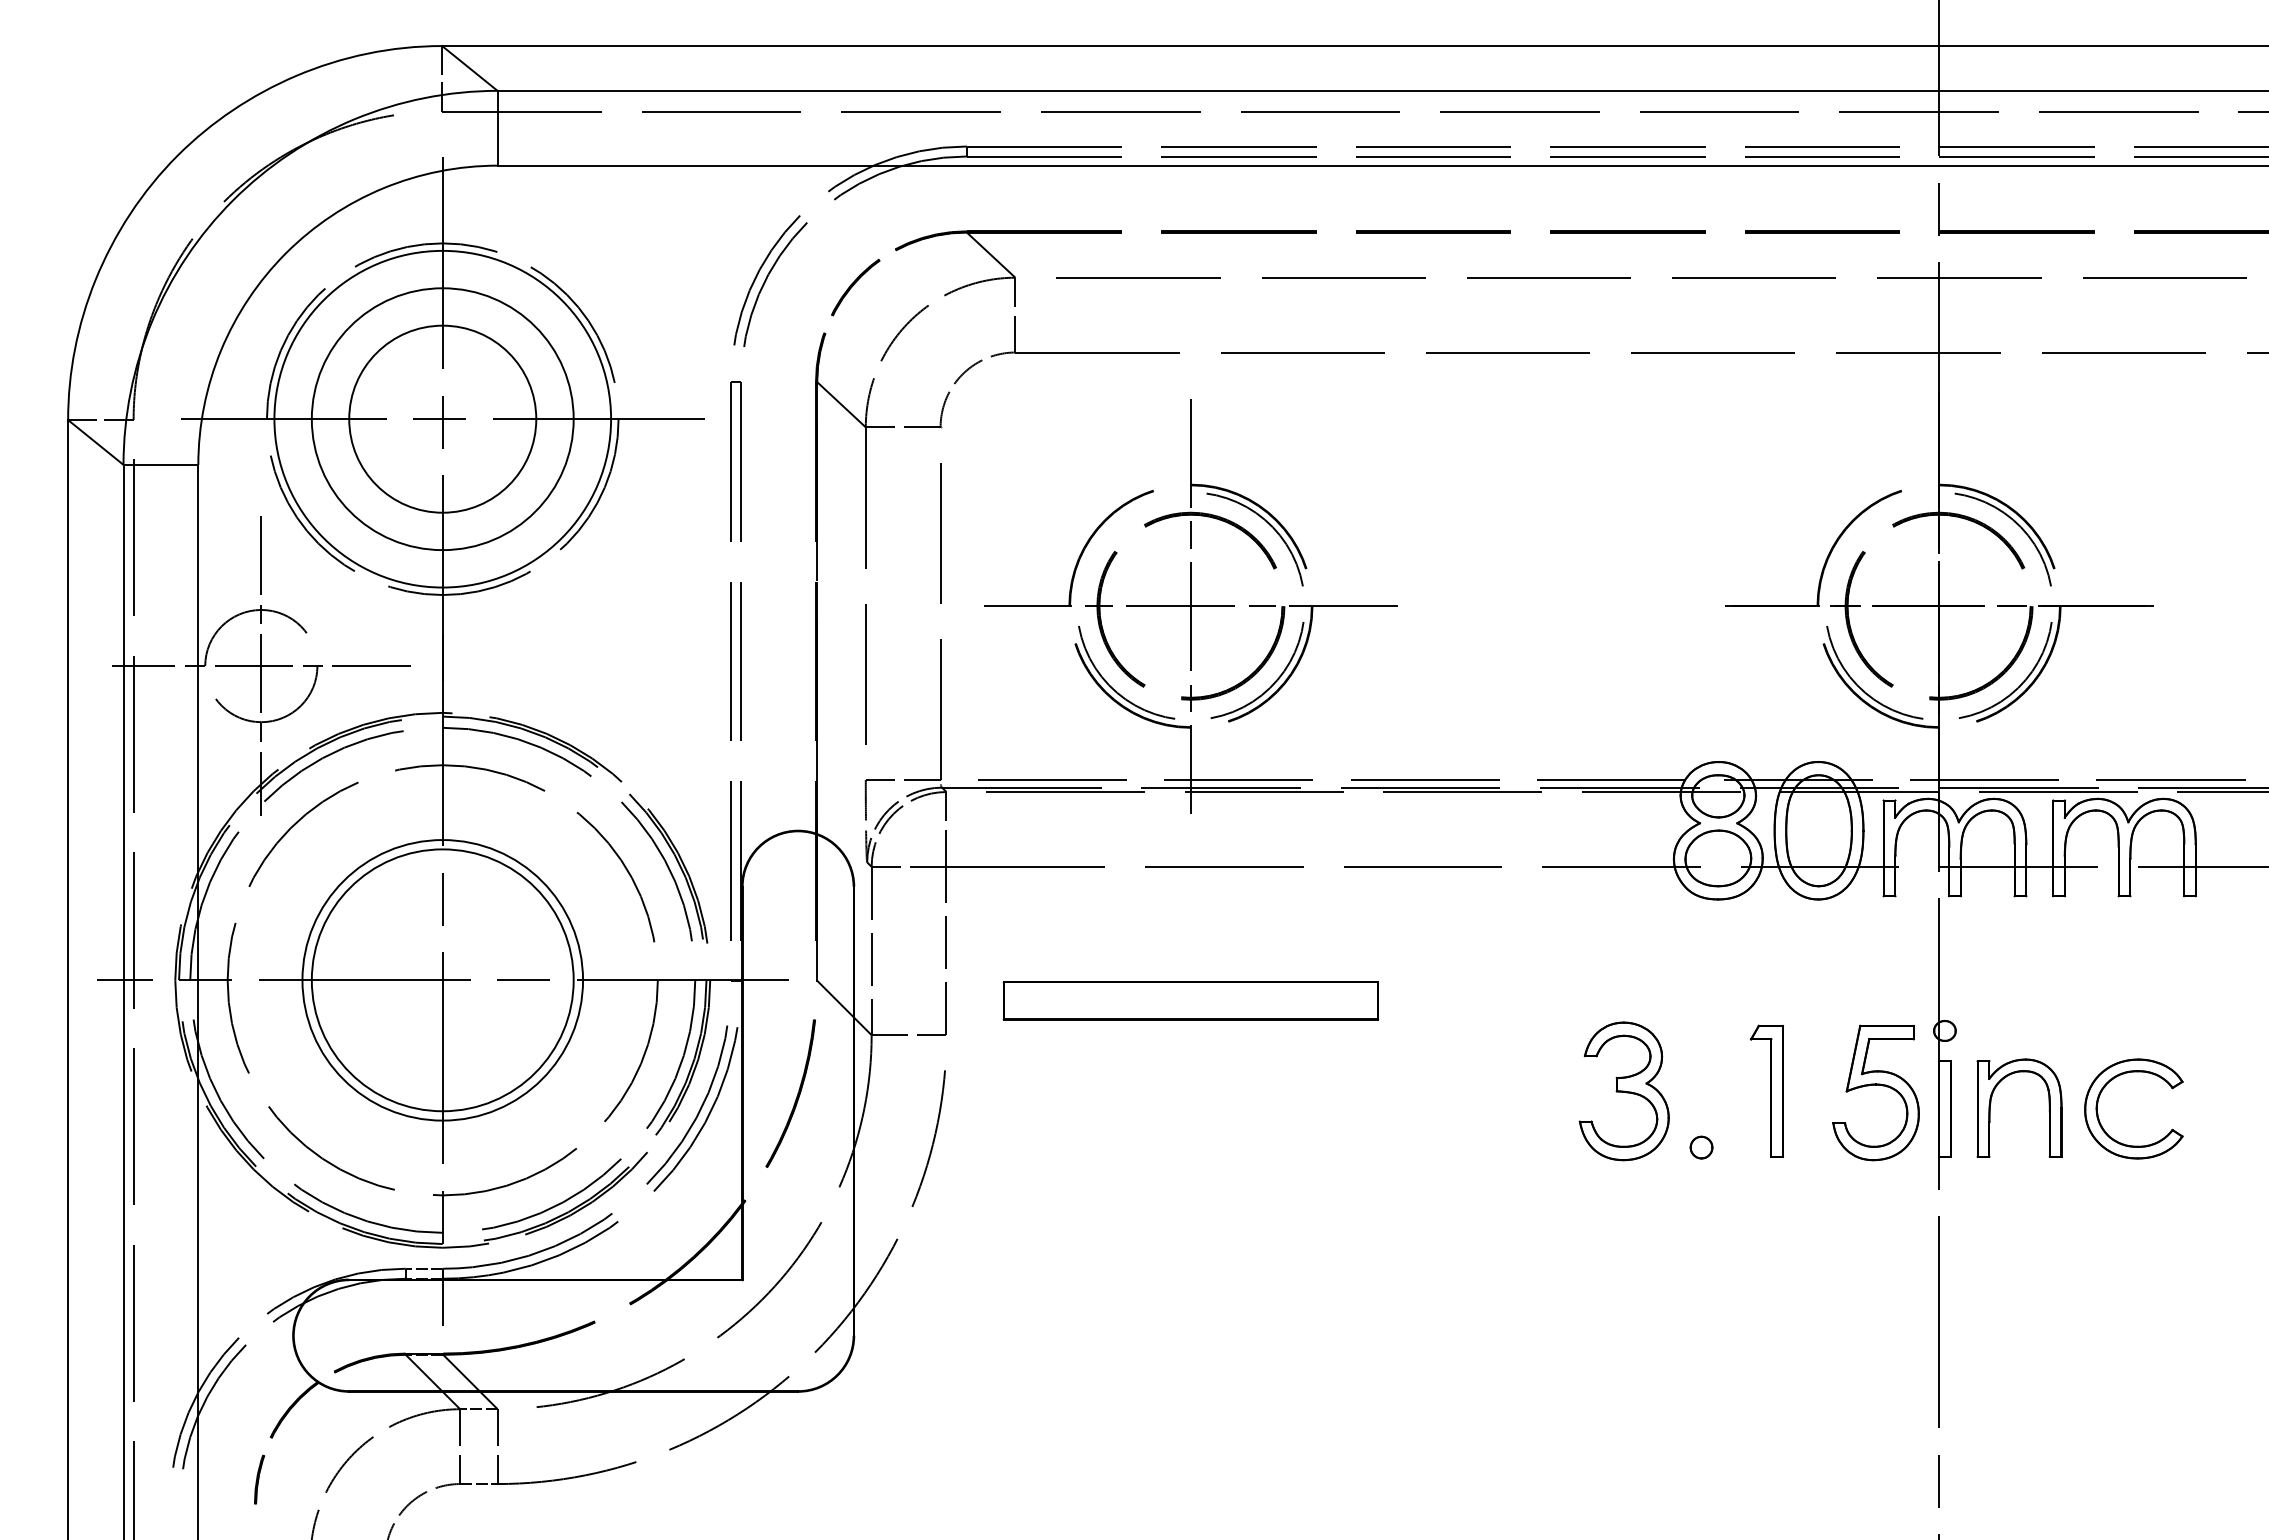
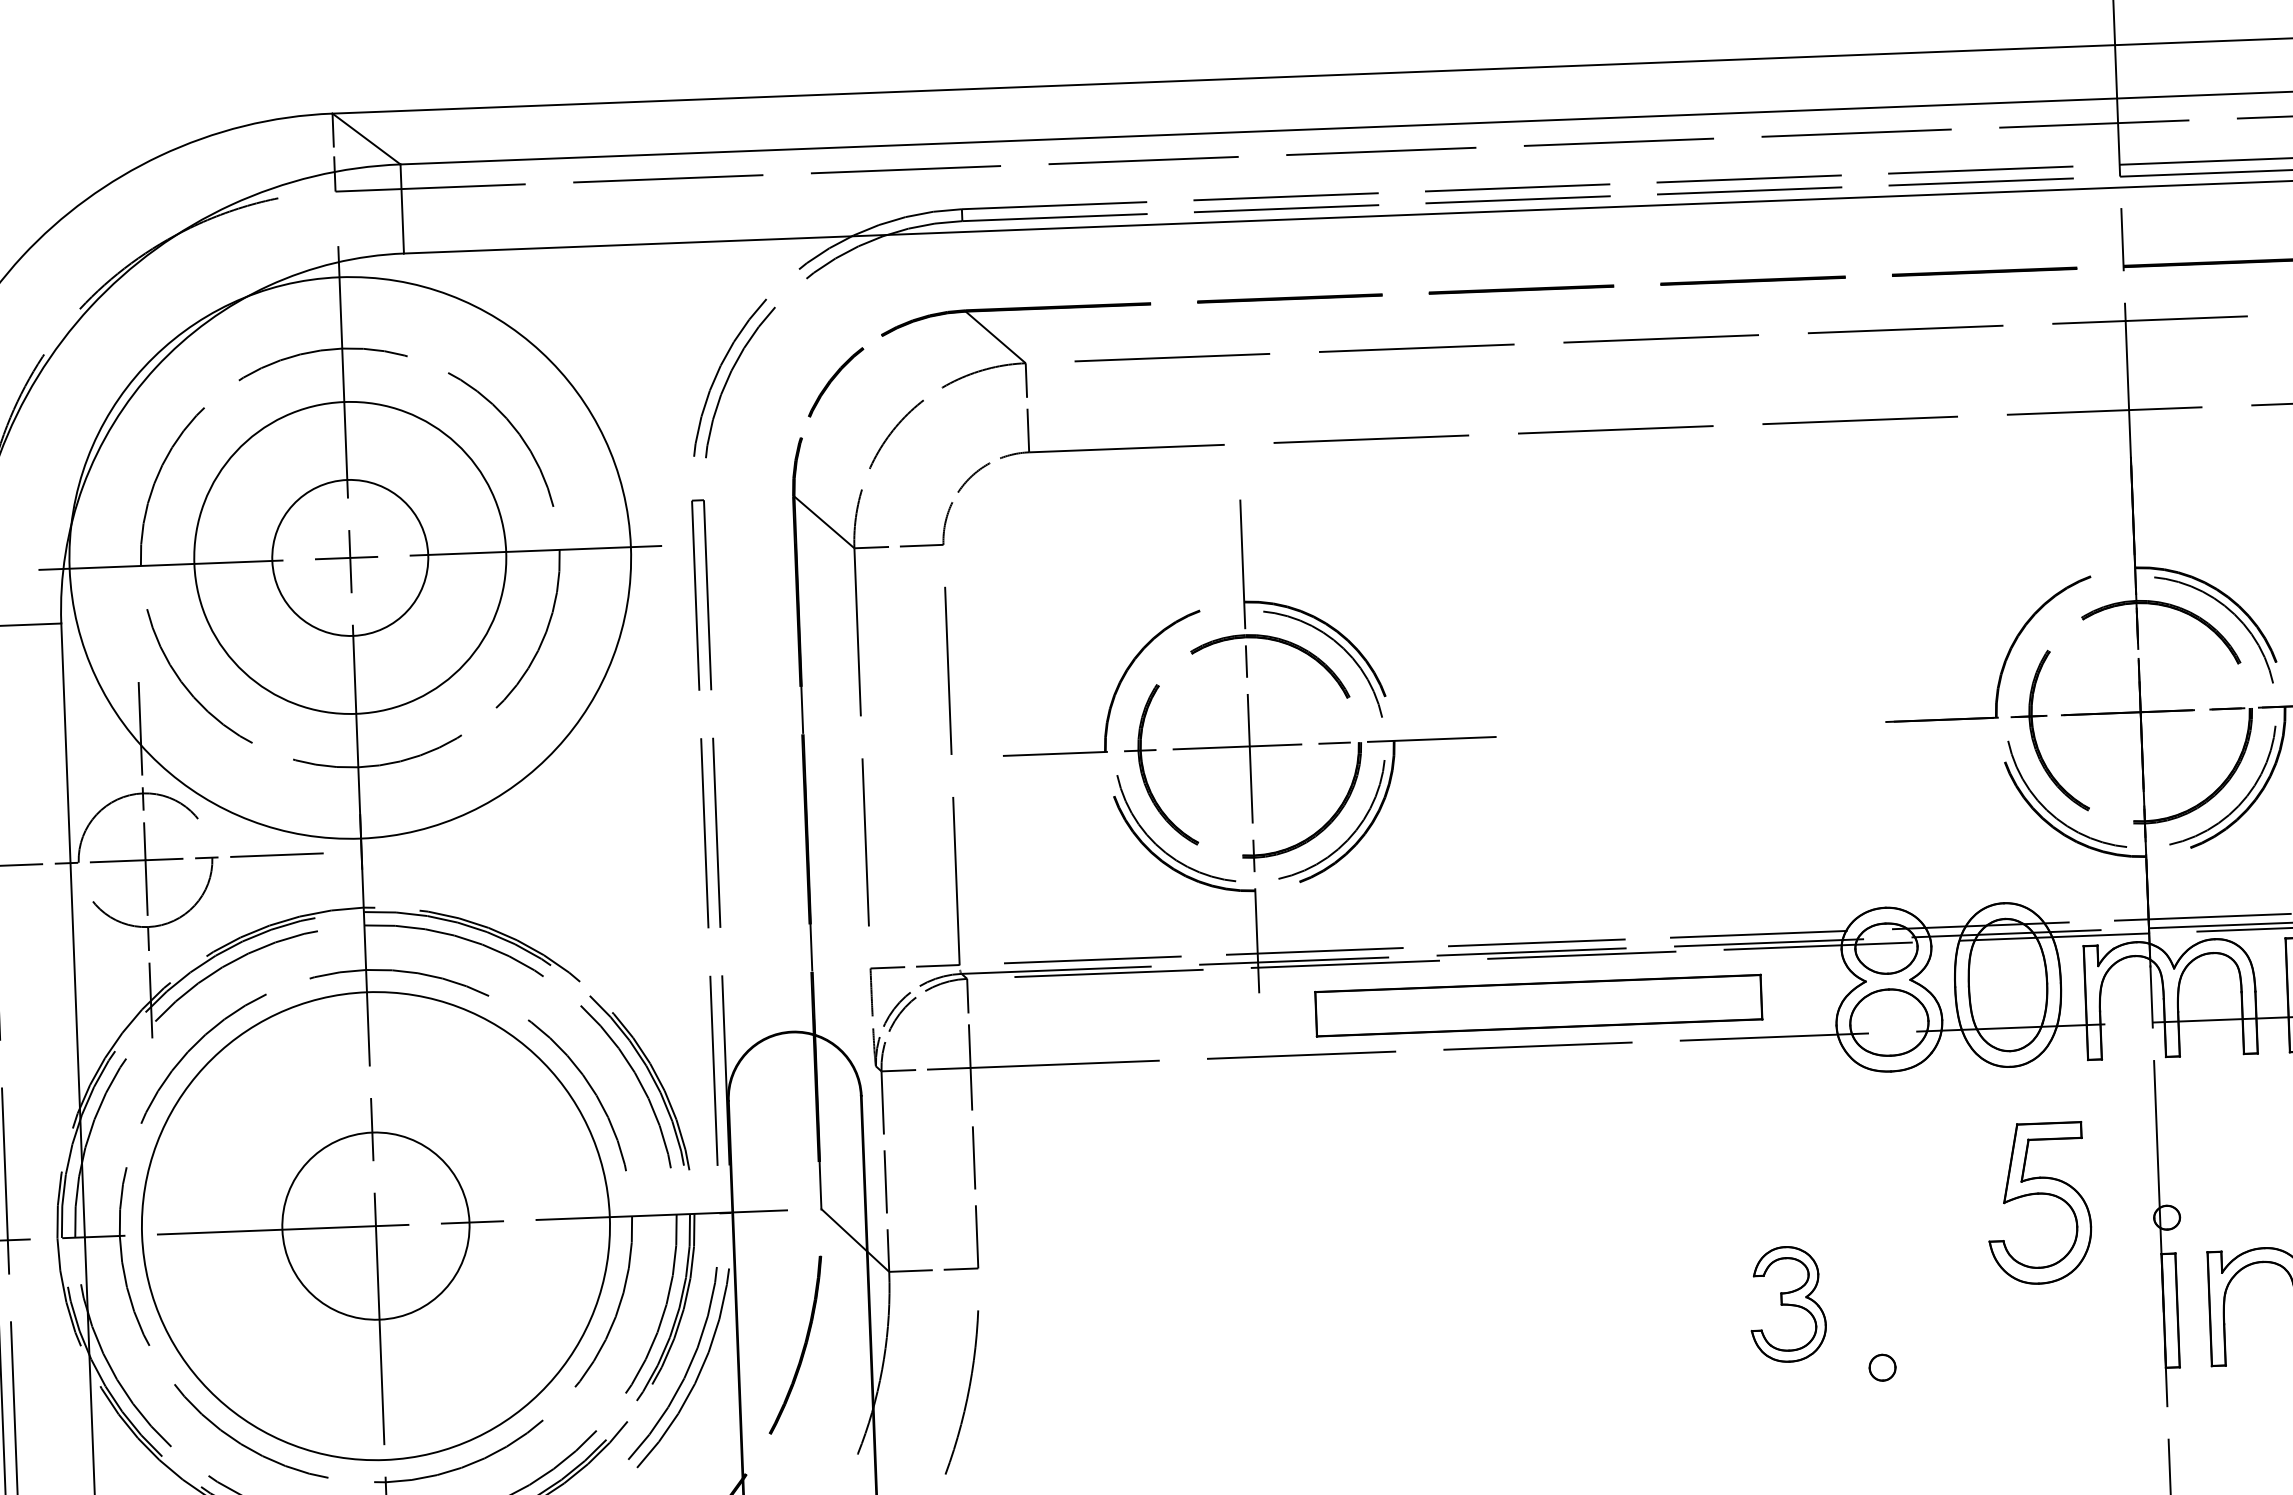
circle: (442, 418) -> (349, 557), size x0.7
circle: (442, 418) -> (349, 557), size x1.4
circle: (442, 980) -> (375, 1226), size x0.6
circle: (442, 980) -> (375, 1226), size x1.4
part: (1190, 1000) -> (1538, 1005), moved
part: (1875, 1085) -> (2038, 1194), moved
part: (1766, 1090) -> (1957, 1296), removed
part: (1623, 1091) -> (1787, 1304), size x0.7

